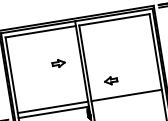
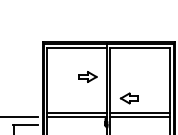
part: (58, 63) -> (87, 76), size x1.67
part: (110, 81) -> (128, 98), size x1.67
line: (127, 100) -> (140, 117), added

